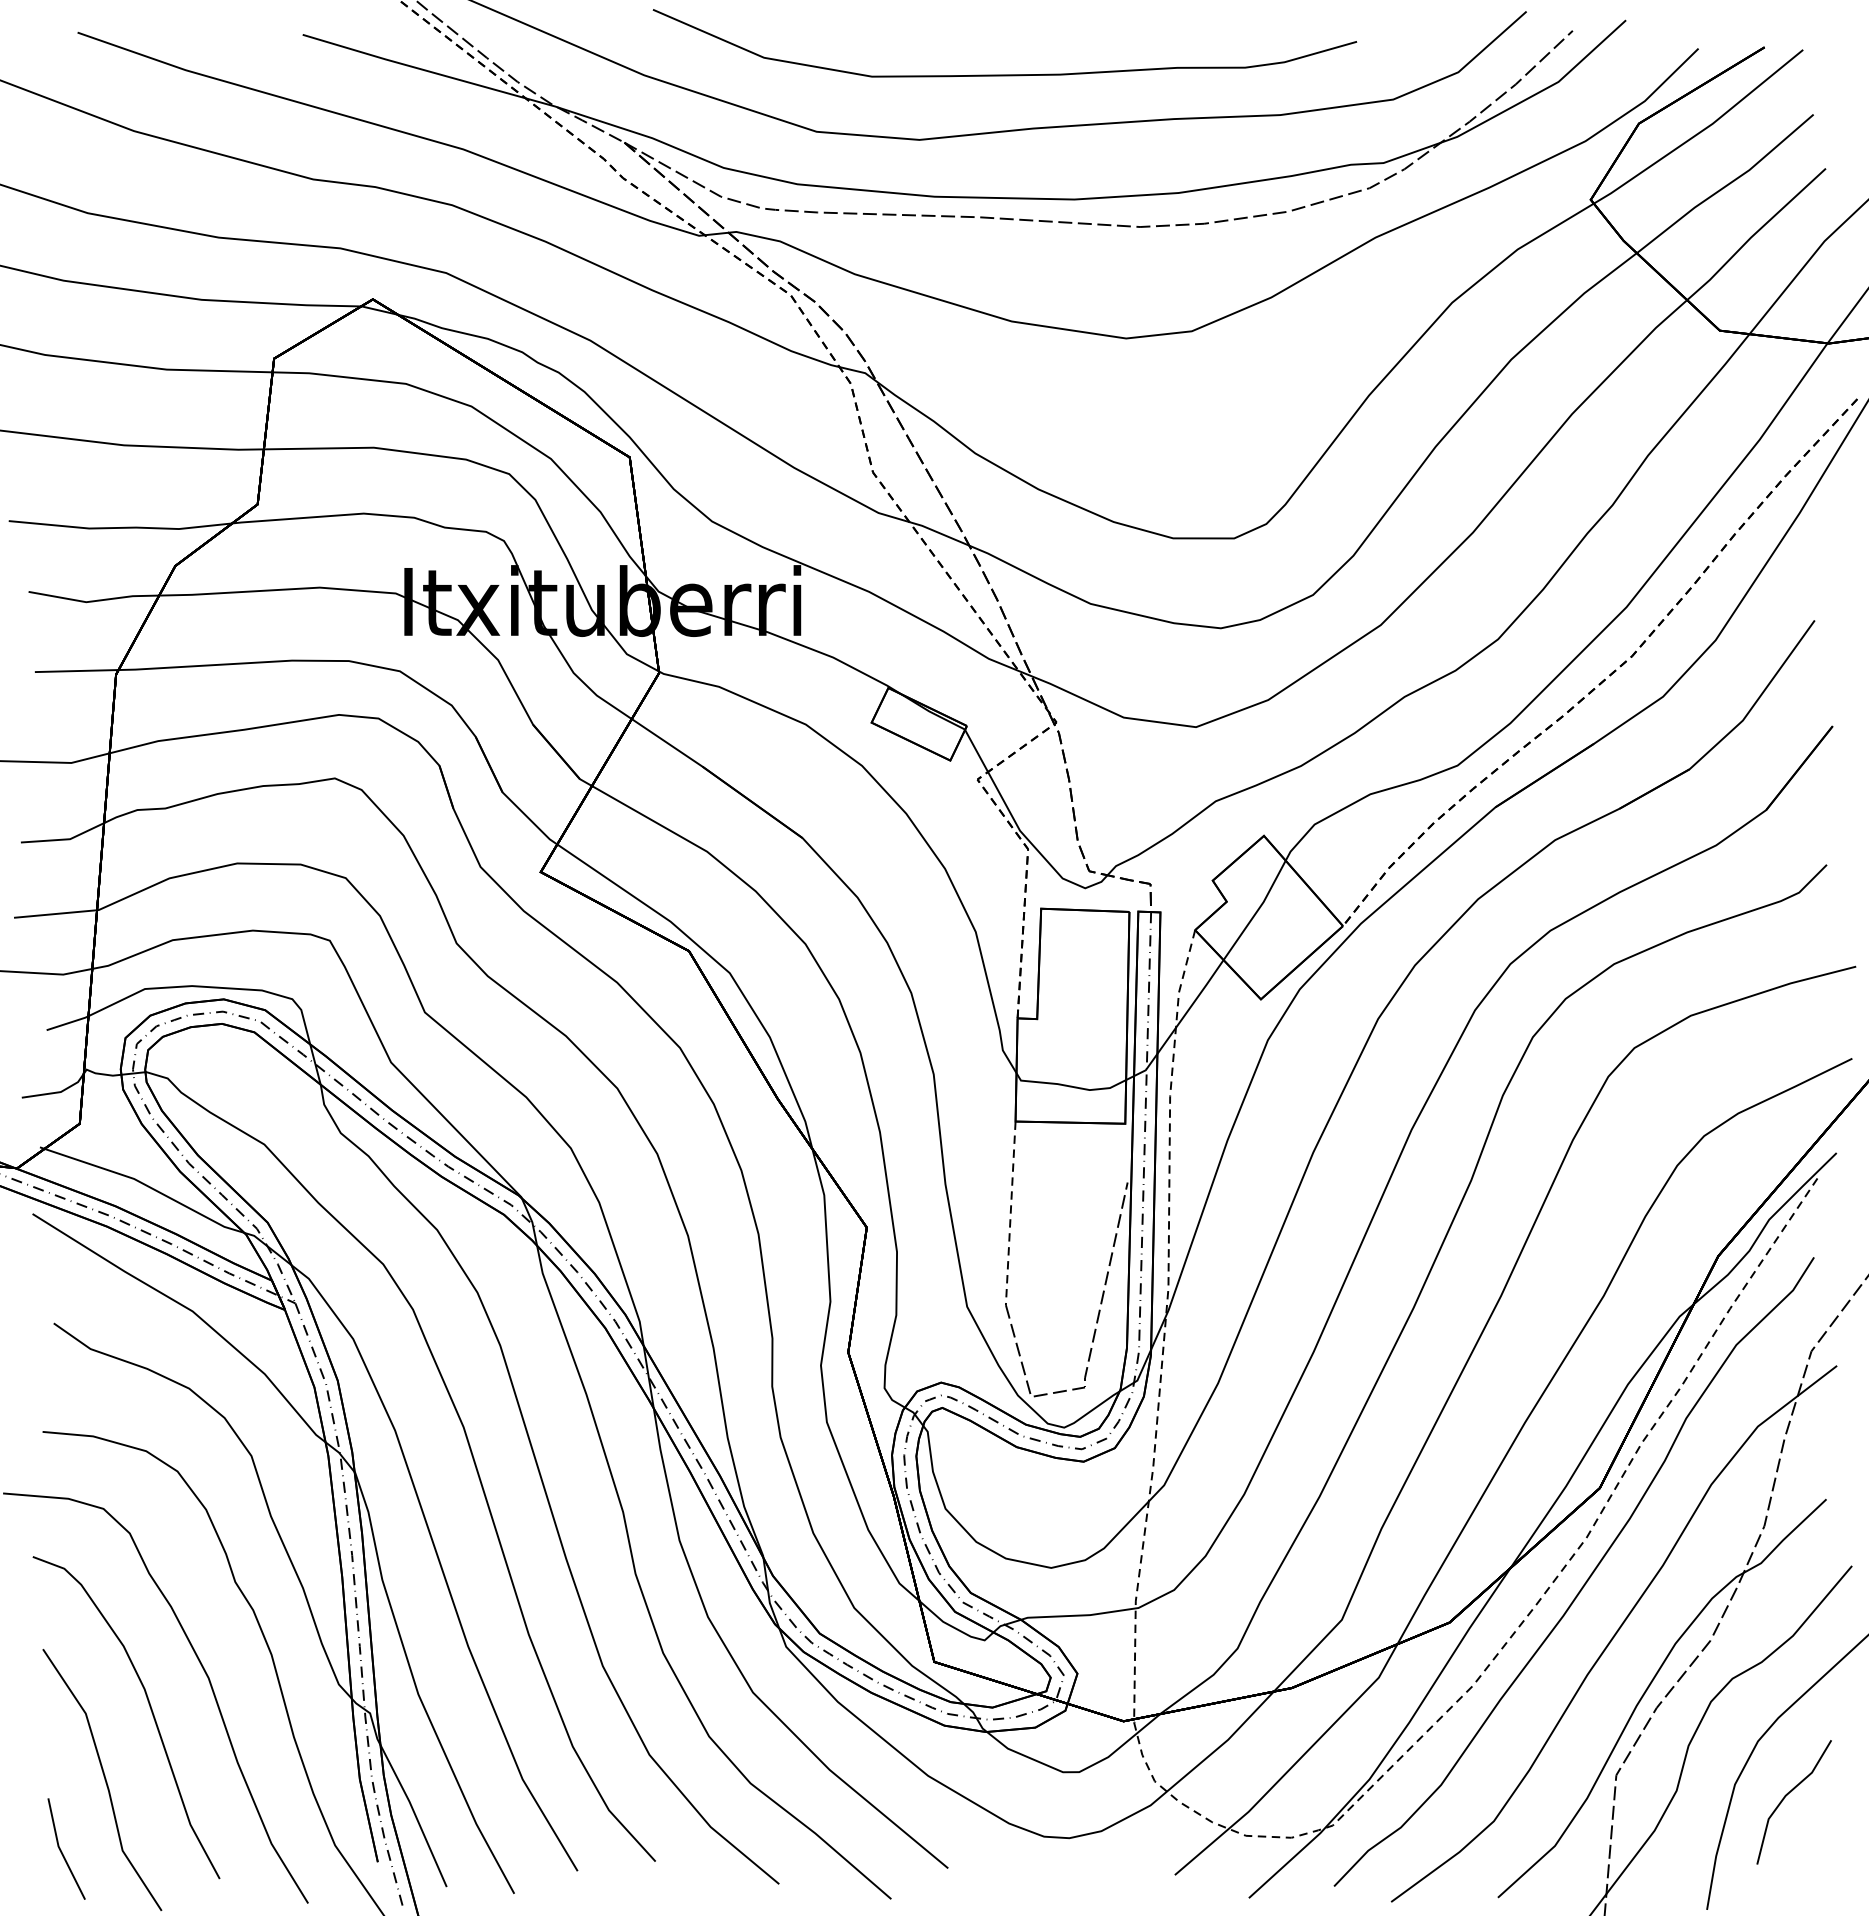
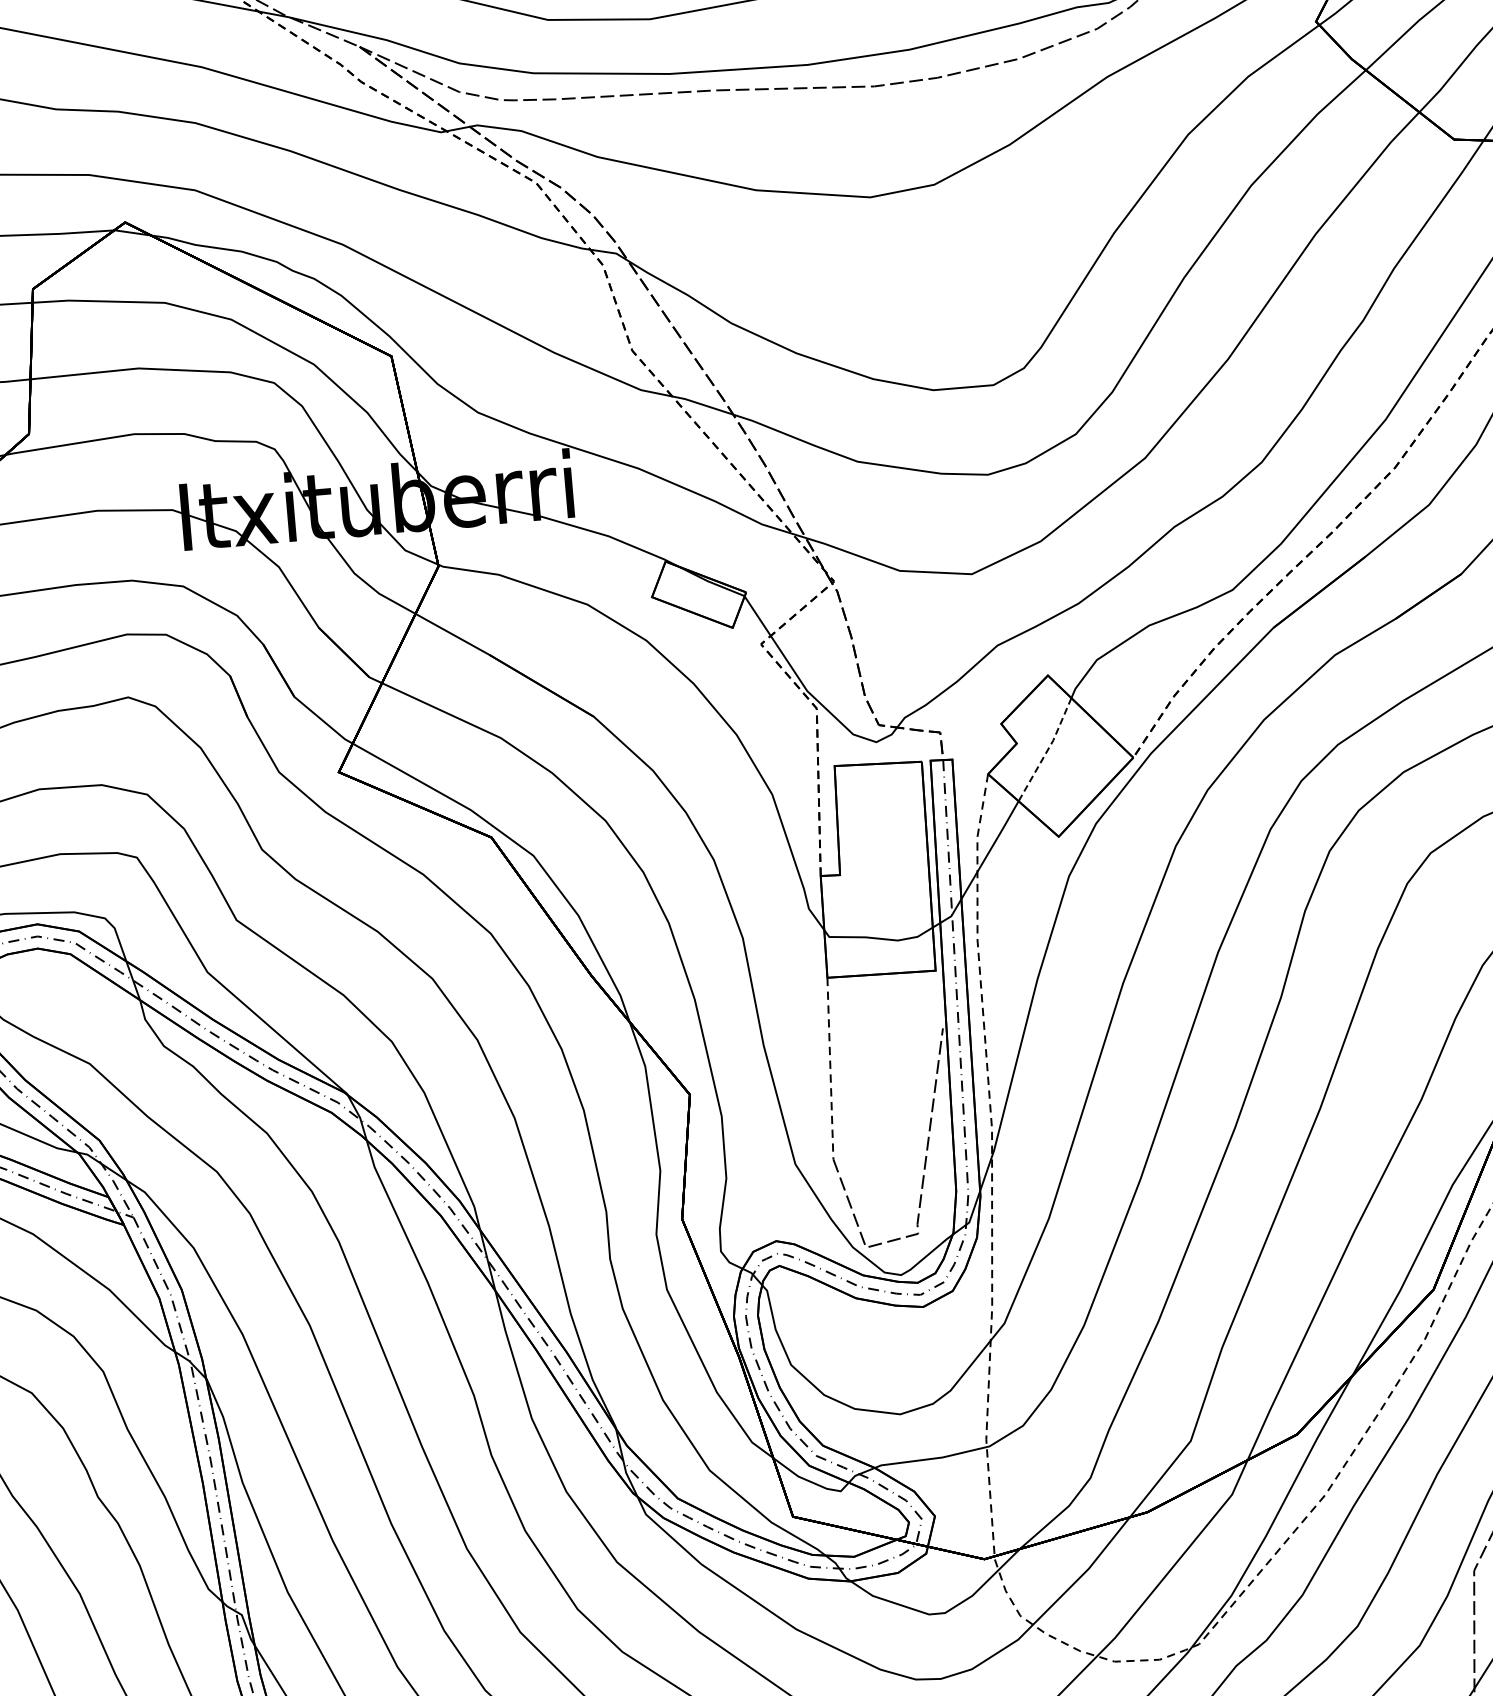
line: (1256, 911) -> (1046, 750), solid -> dashed

